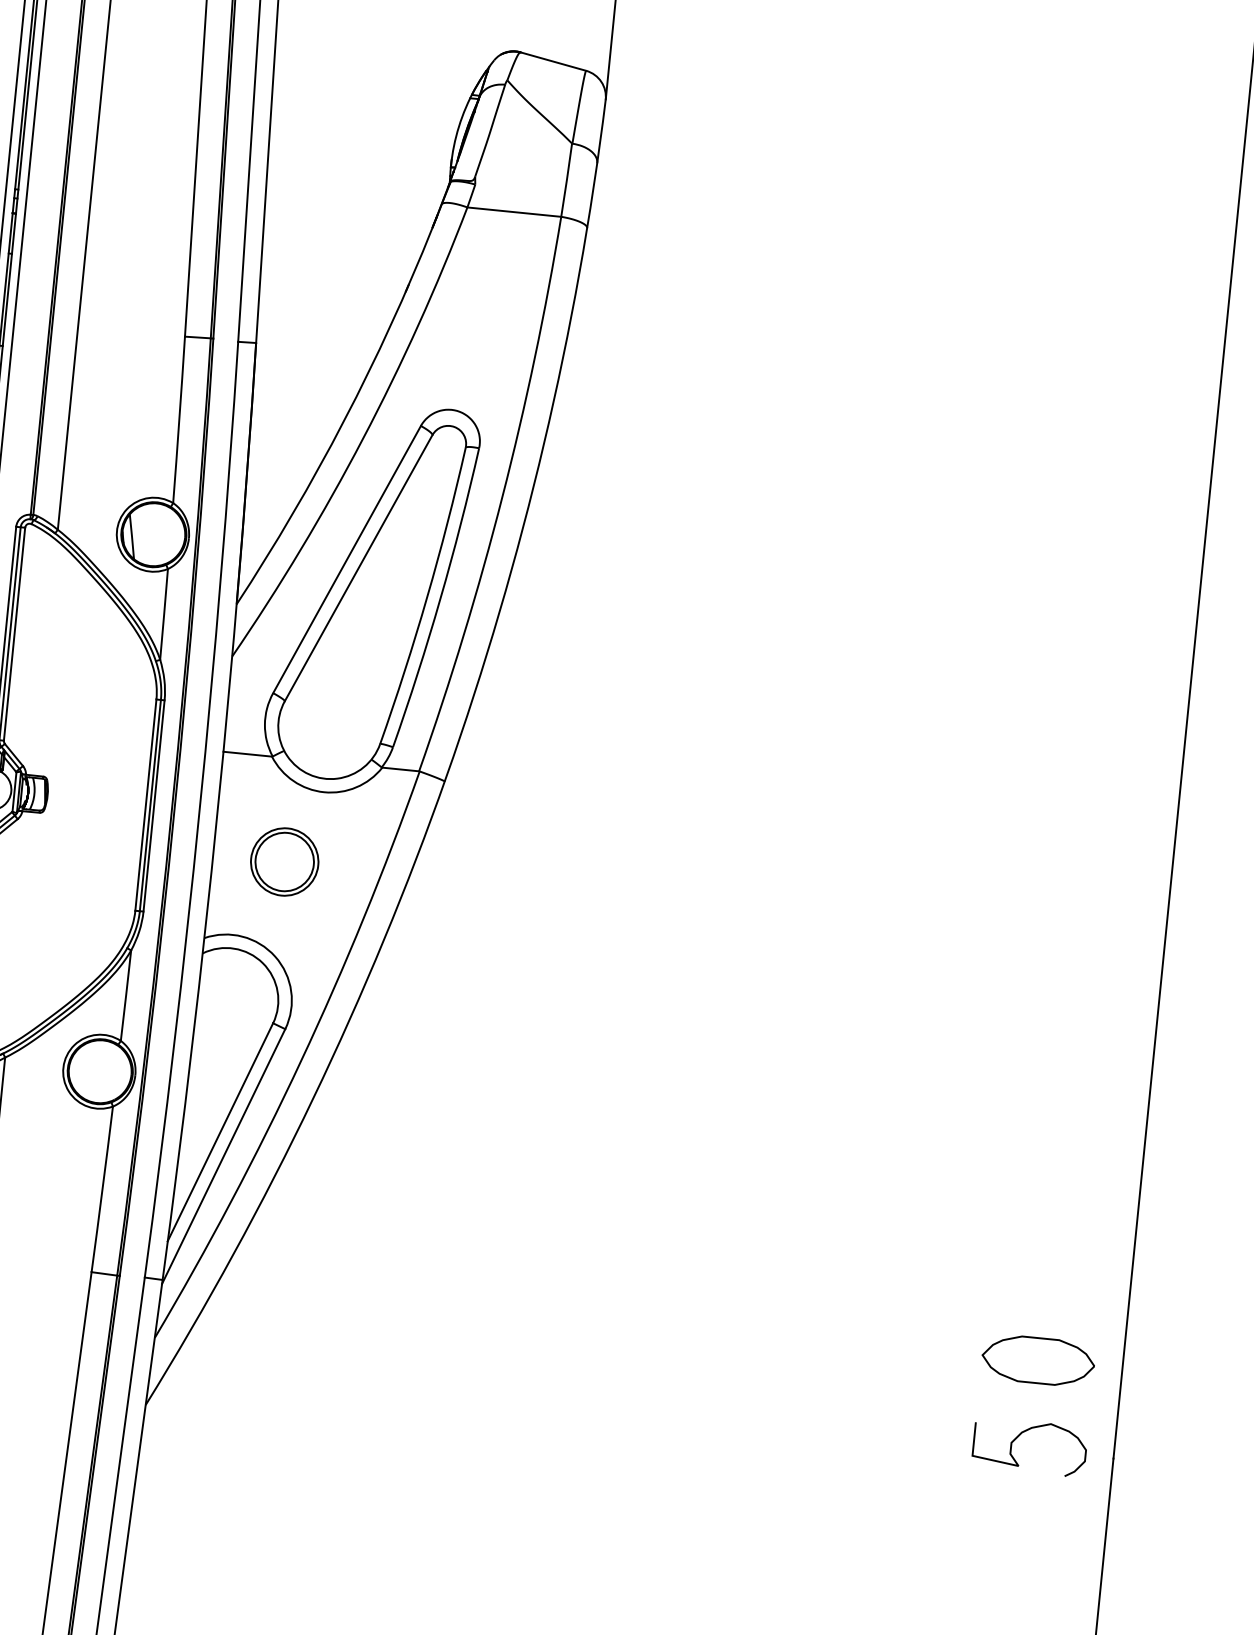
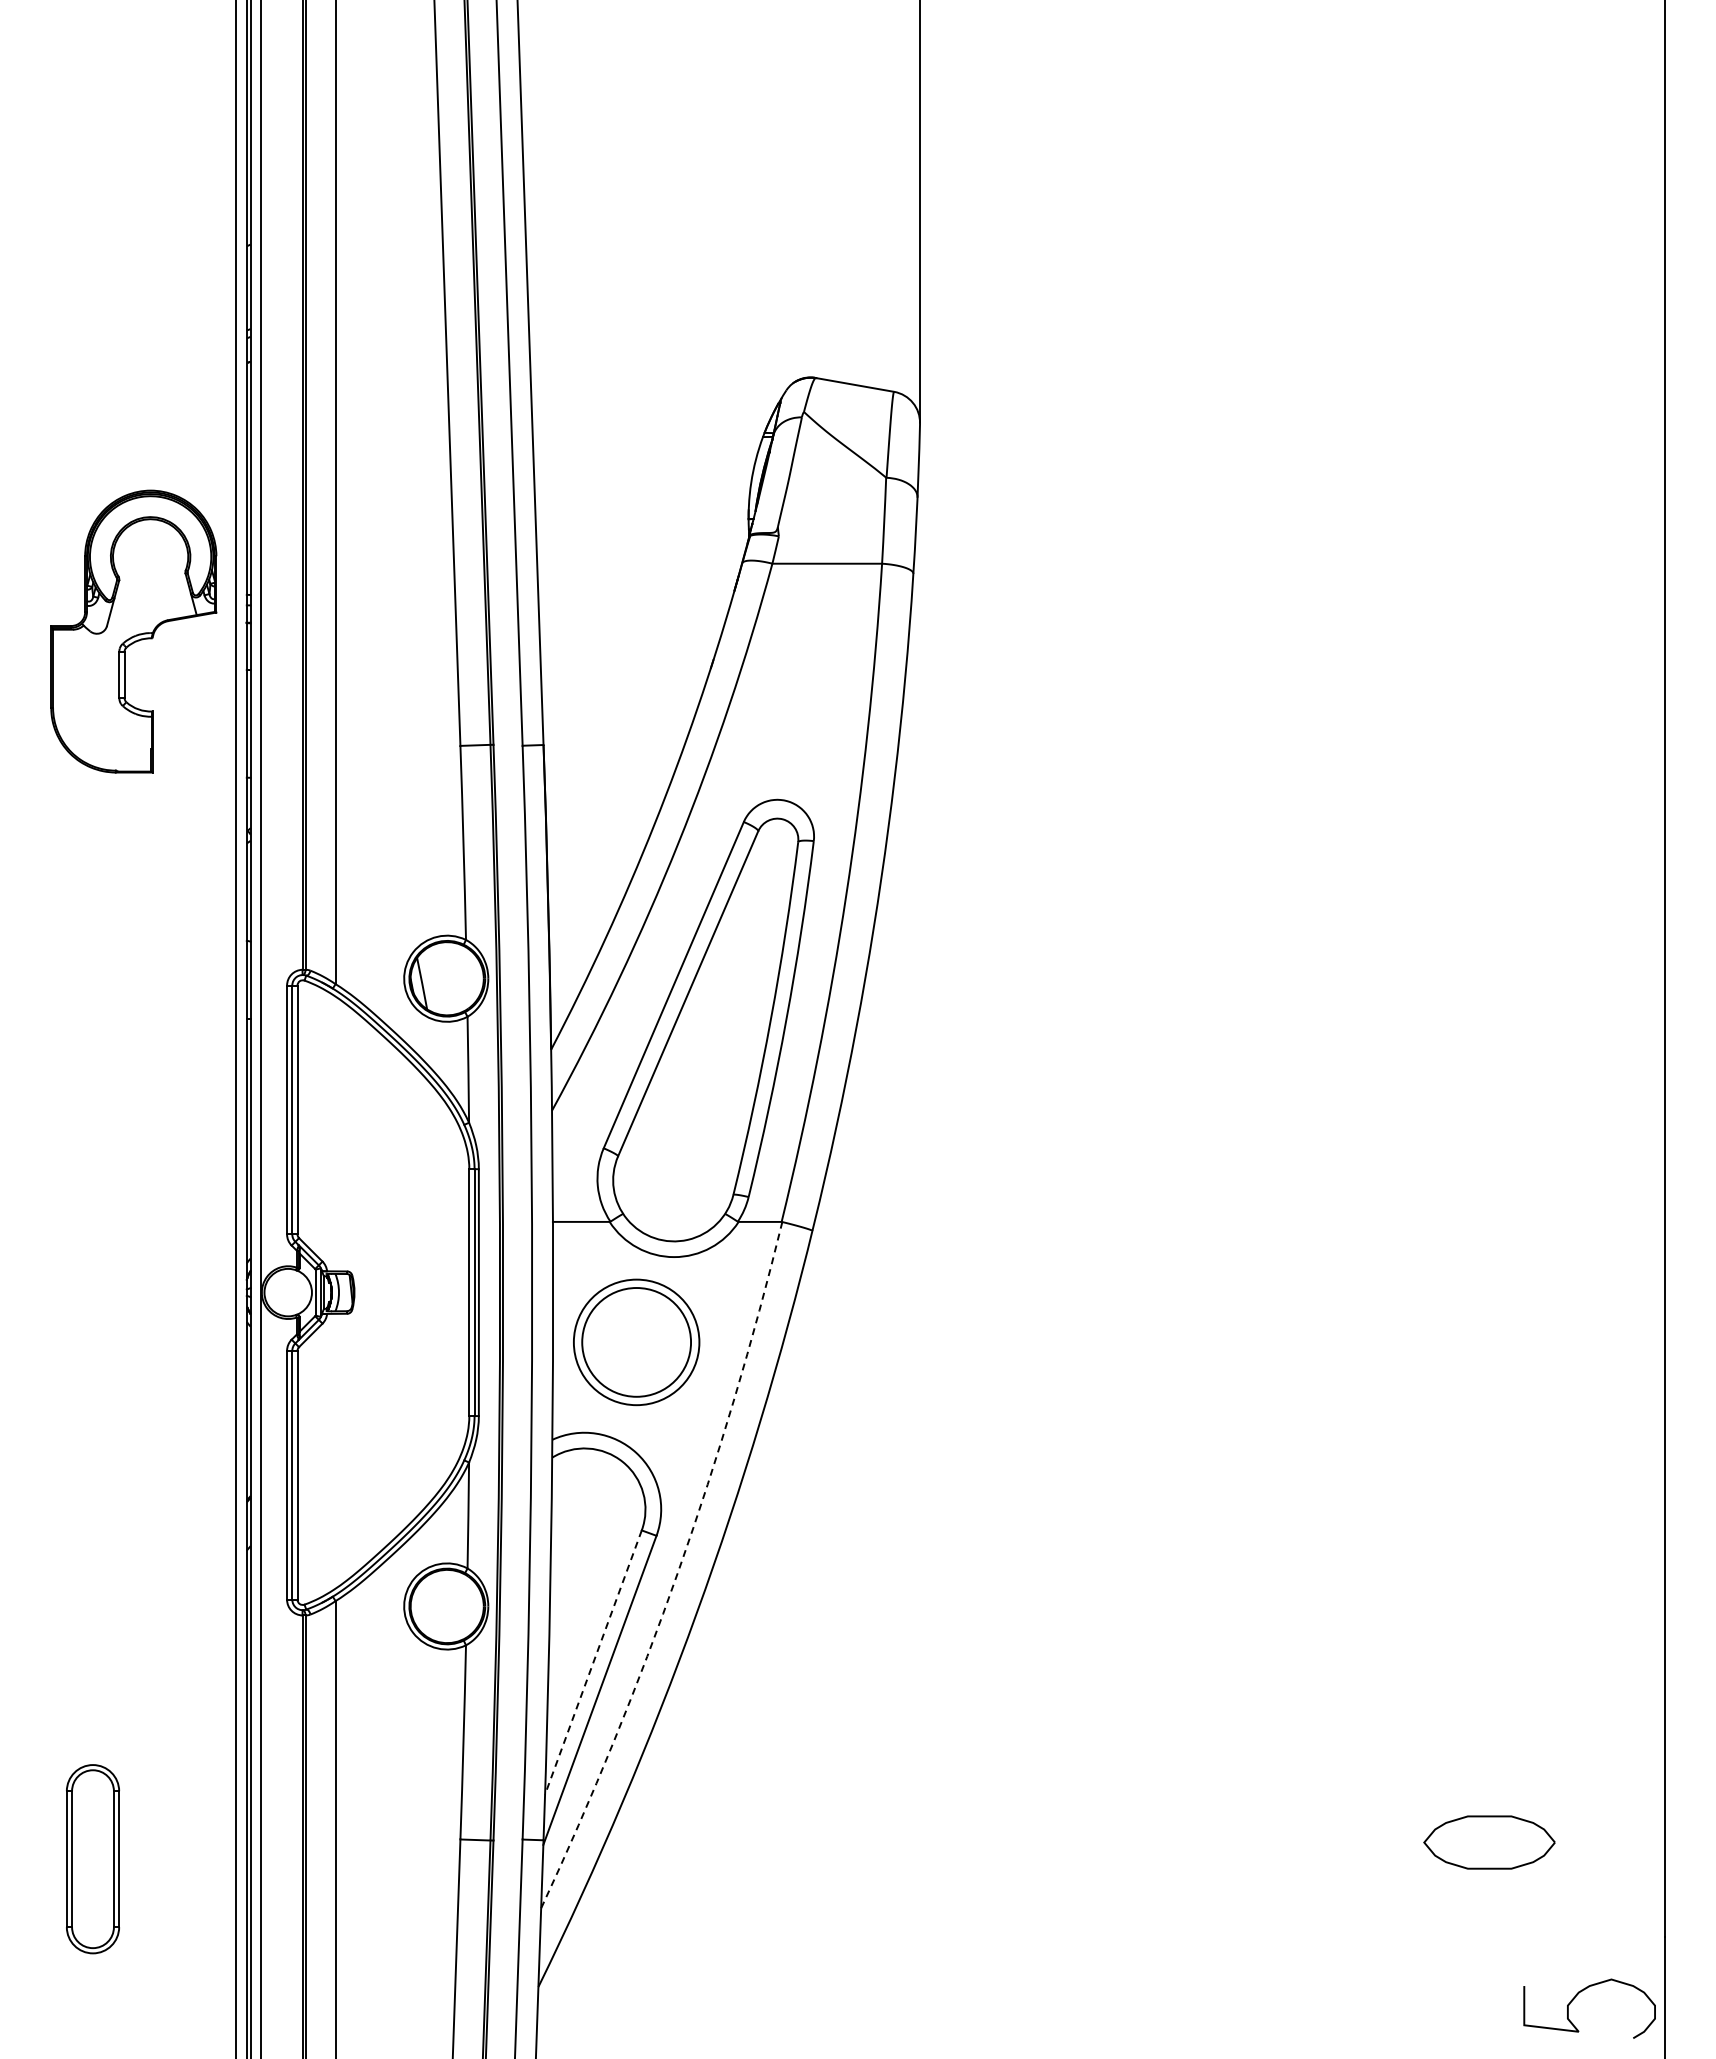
part: (284, 862) -> (636, 1342), size x1.6
arc: (301, 1060) -> (678, 1570), solid -> dashed
line: (220, 1132) -> (593, 1662), solid -> dashed
part: (1038, 1360) -> (1489, 1842), moved
curve: (1018, 1437) -> (1575, 1998), moved

